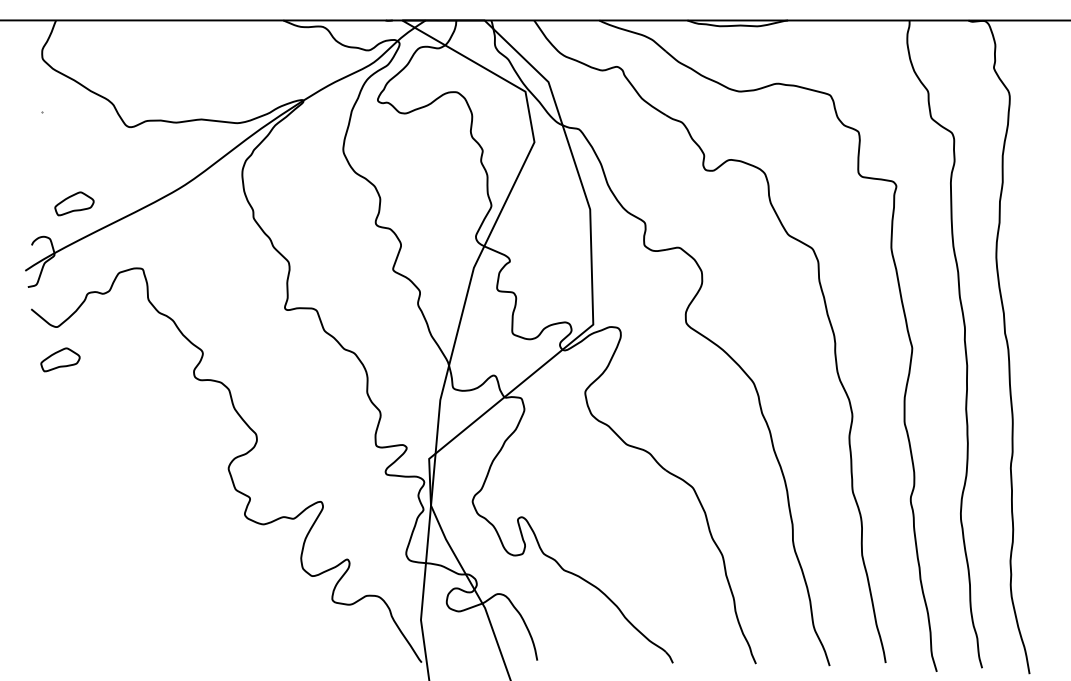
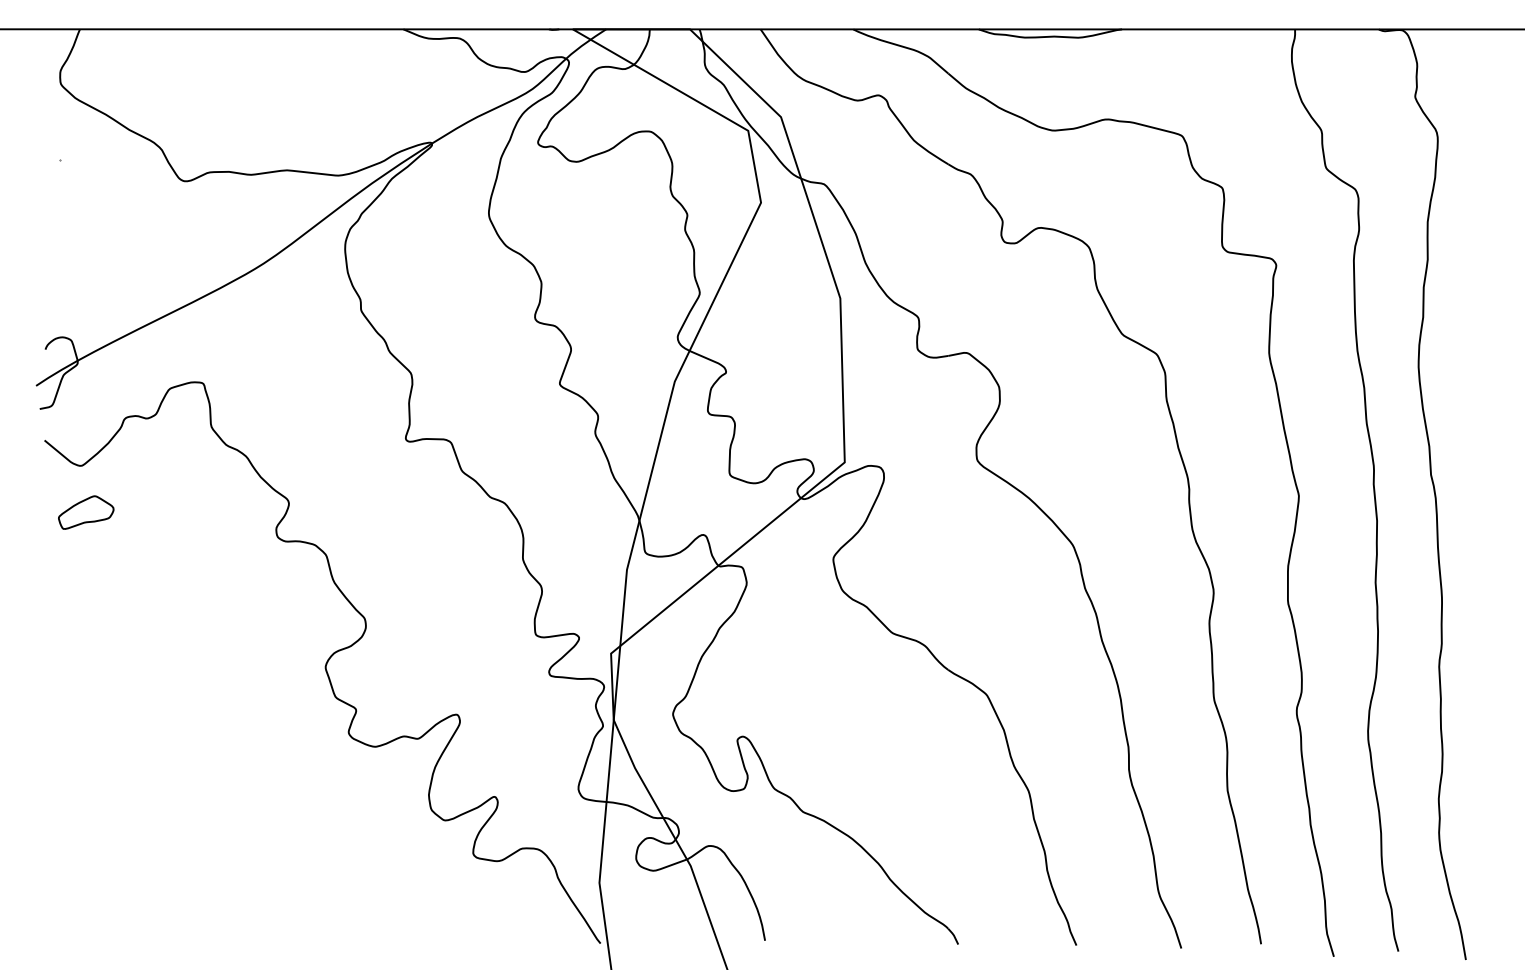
part: (74, 203) -> (106, 289), removed

